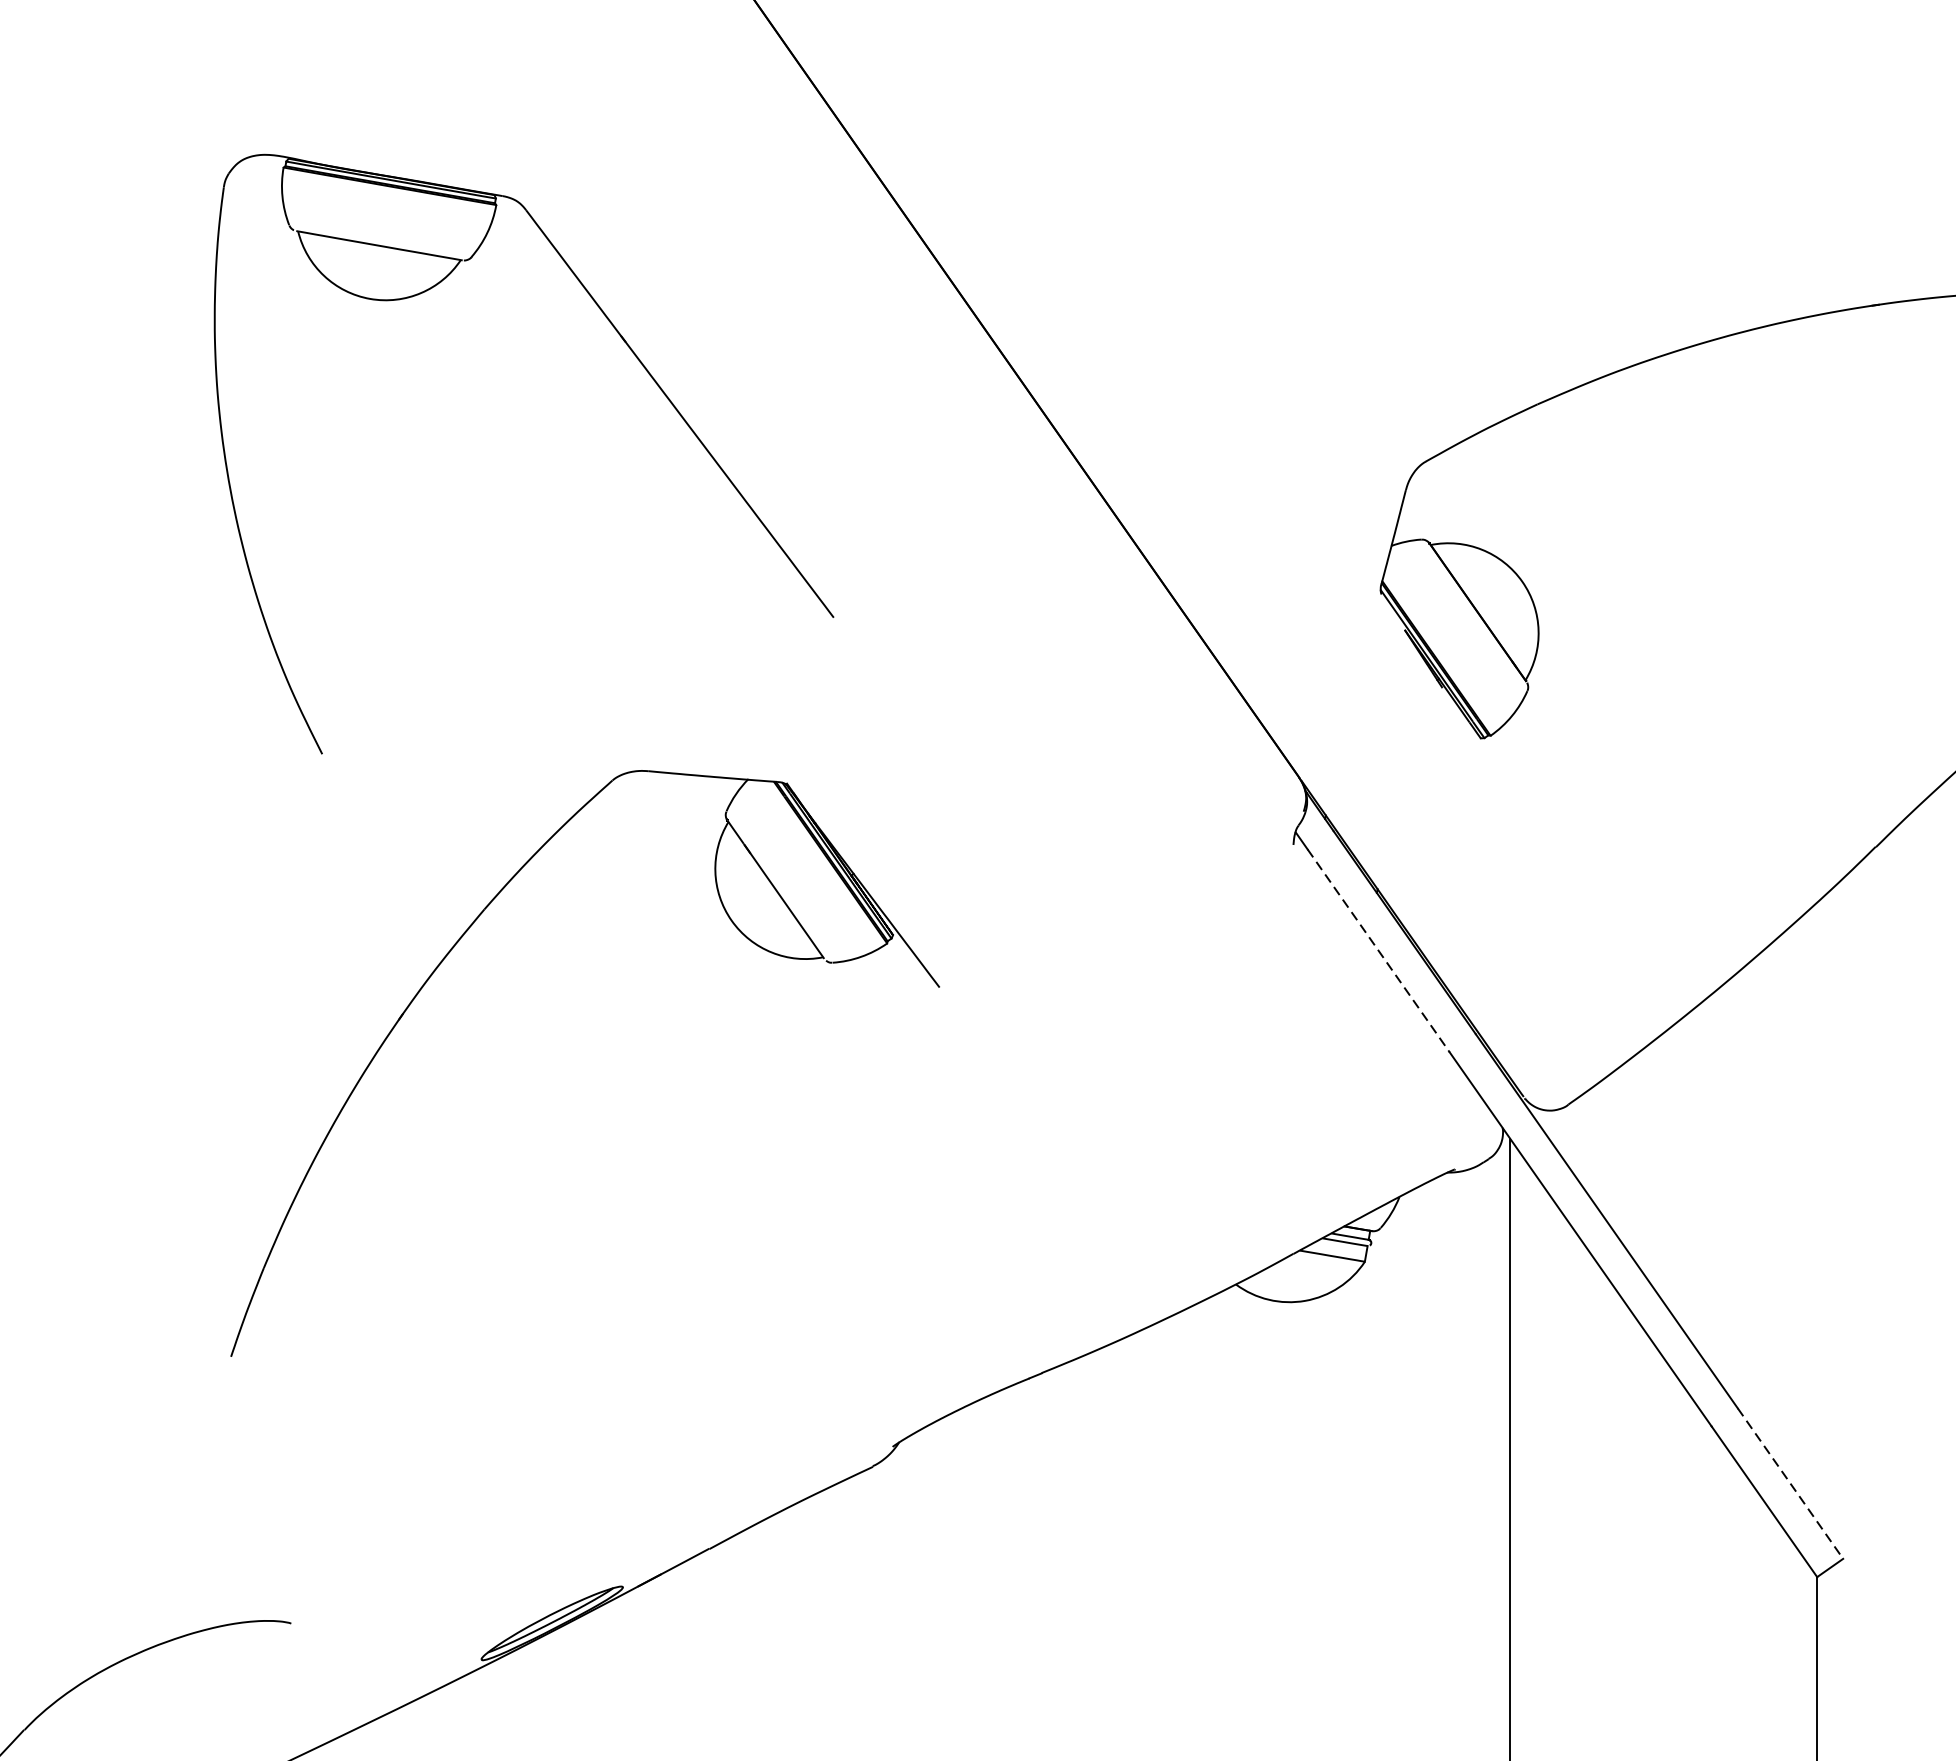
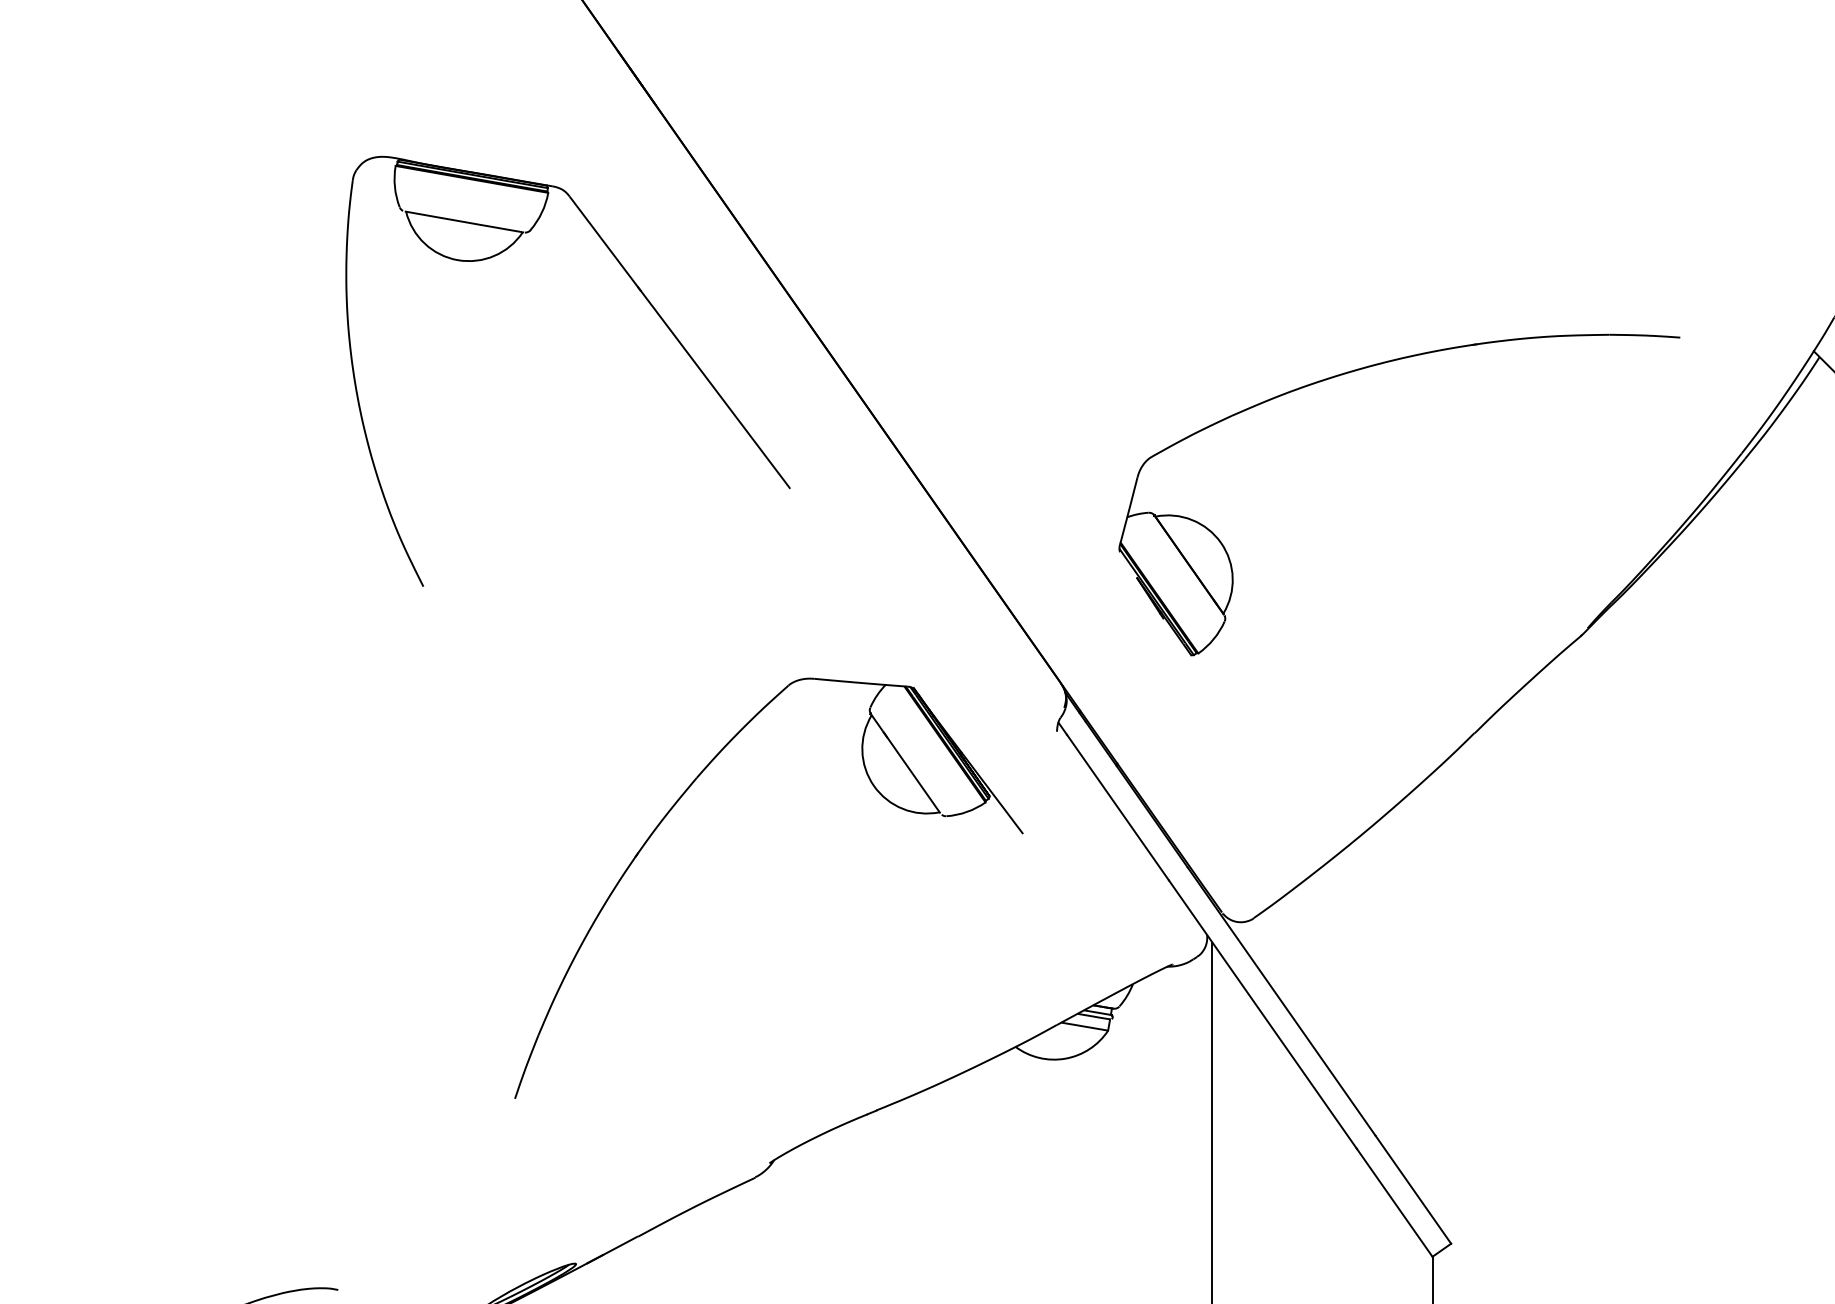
part: (637, 360) -> (649, 304), moved
line: (1379, 950) -> (1118, 807), dashed -> solid
part: (449, 954) -> (671, 810), moved
line: (1790, 1483) -> (1413, 1189), dashed -> solid

